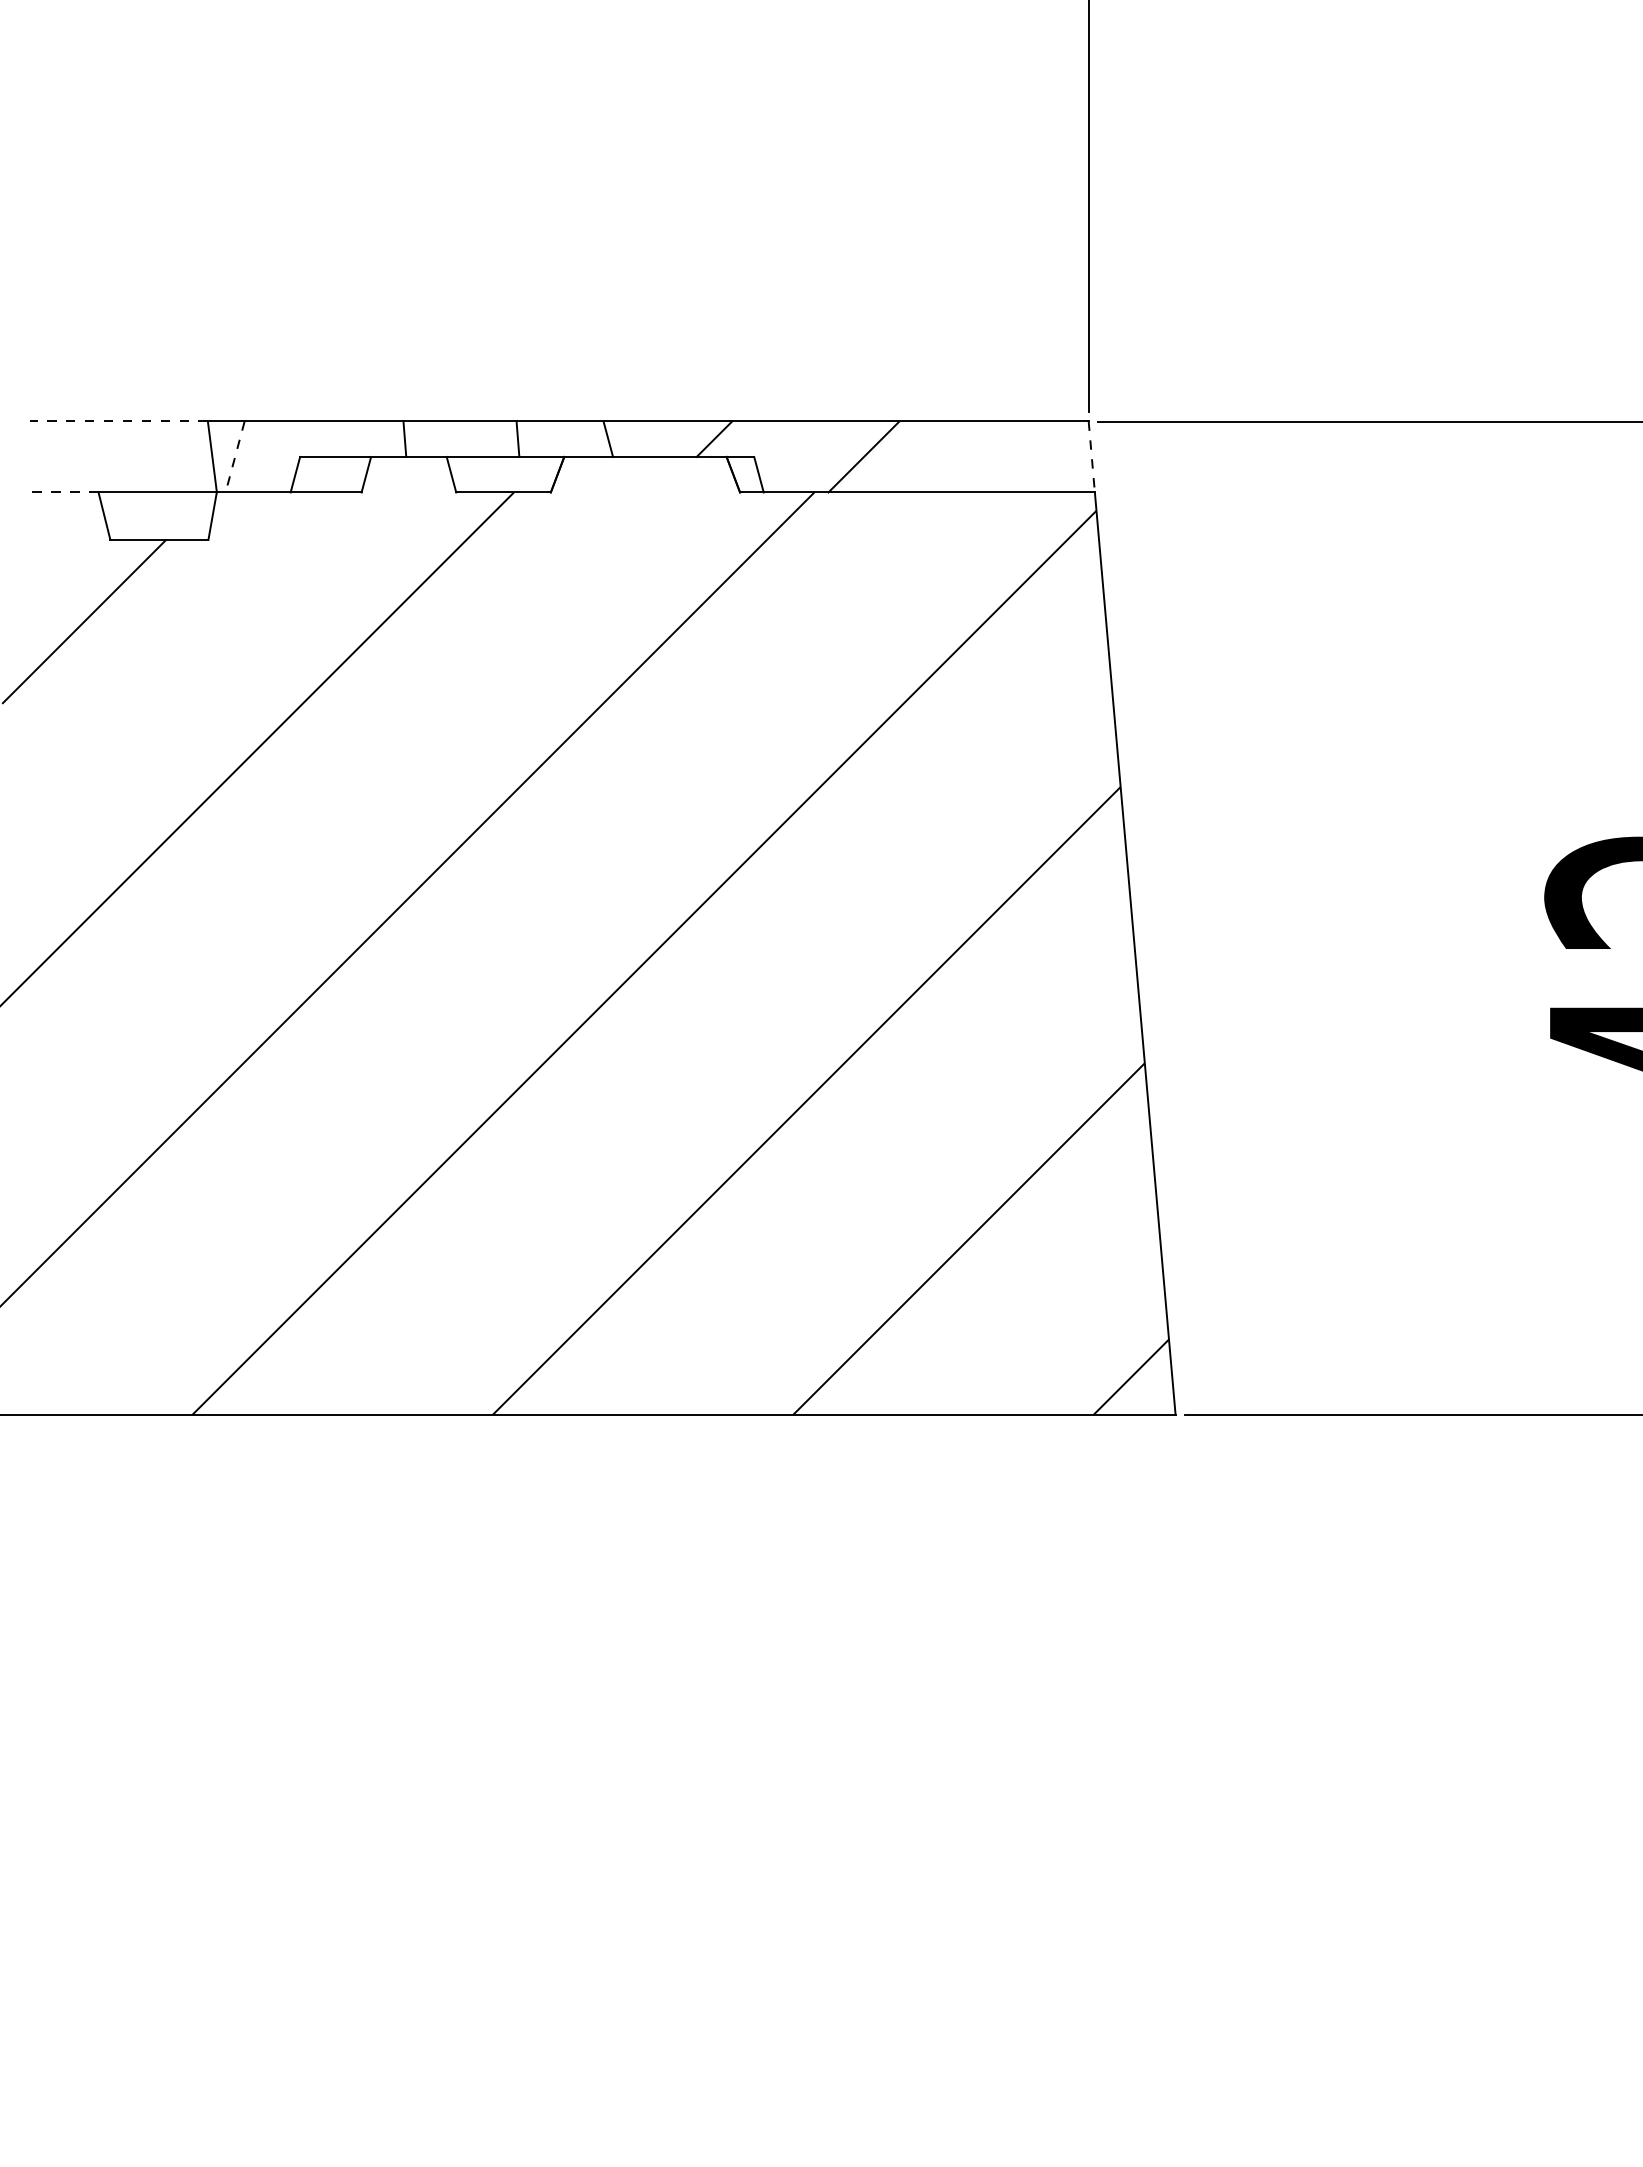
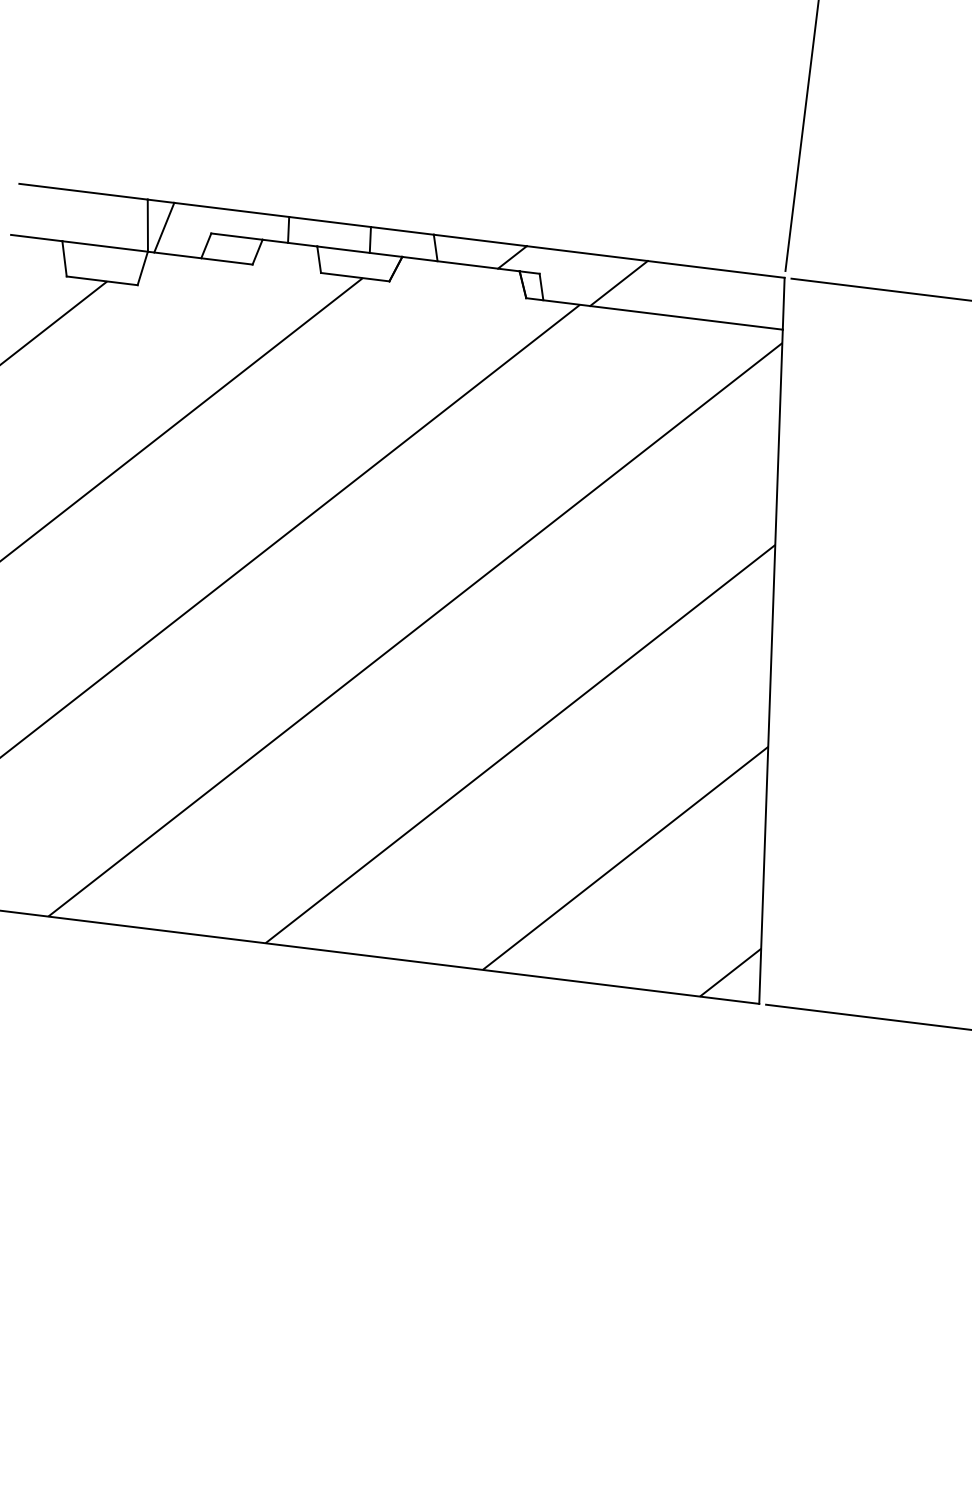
line: (119, 421) -> (83, 191), dashed -> solid
line: (235, 456) -> (164, 227), dashed -> solid
line: (1091, 456) -> (783, 303), dashed -> solid
line: (62, 492) -> (36, 238), dashed -> solid

